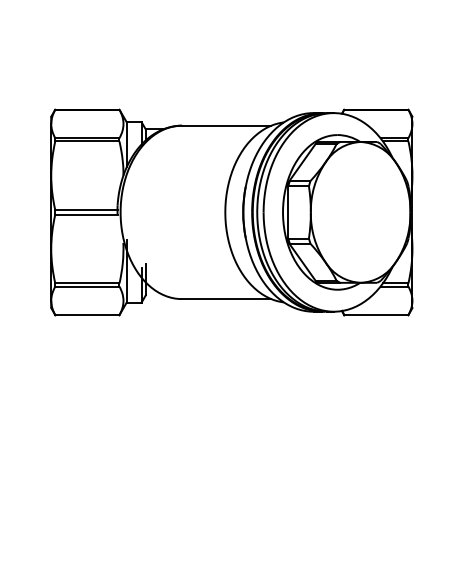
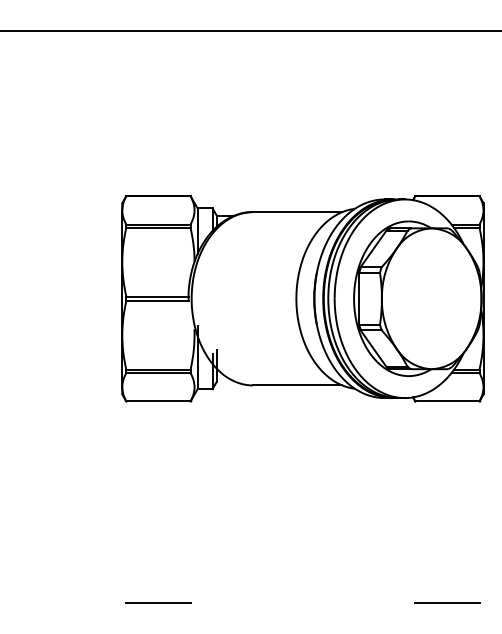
line: (87, 516) -> (158, 602), added
line: (376, 516) -> (447, 602), added

